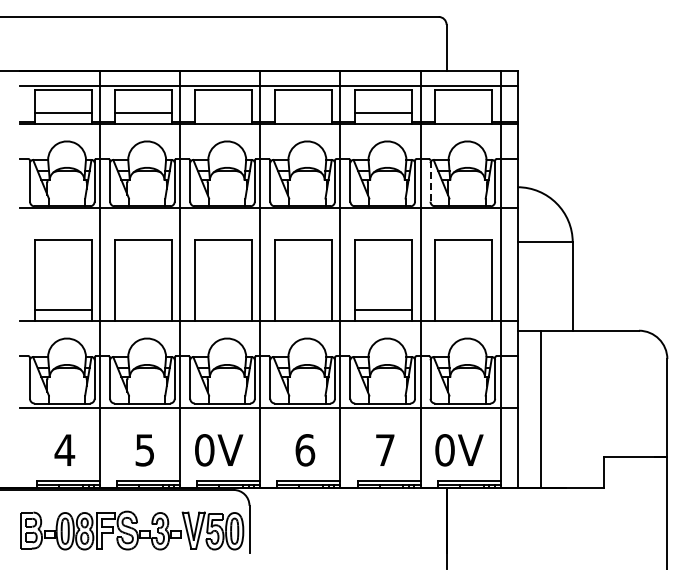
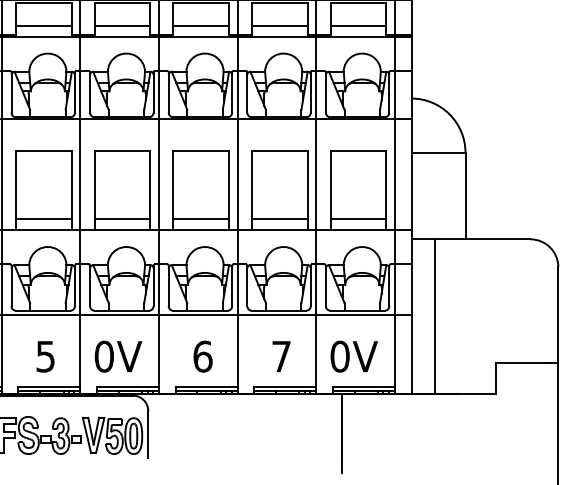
line: (222, 113) -> (121, 26), added
line: (303, 113) -> (201, 26), added
line: (463, 113) -> (358, 26), added
line: (430, 181) -> (325, 92), dashed -> solid
line: (142, 310) -> (43, 219), added
line: (222, 310) -> (121, 219), added
line: (303, 310) -> (201, 219), added
line: (463, 310) -> (358, 219), added

